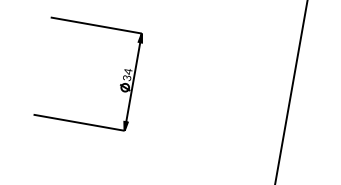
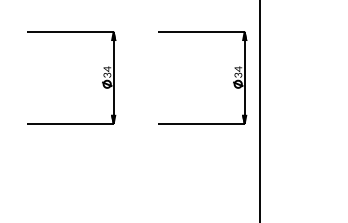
part: (259, 108) -> (233, 81), added

